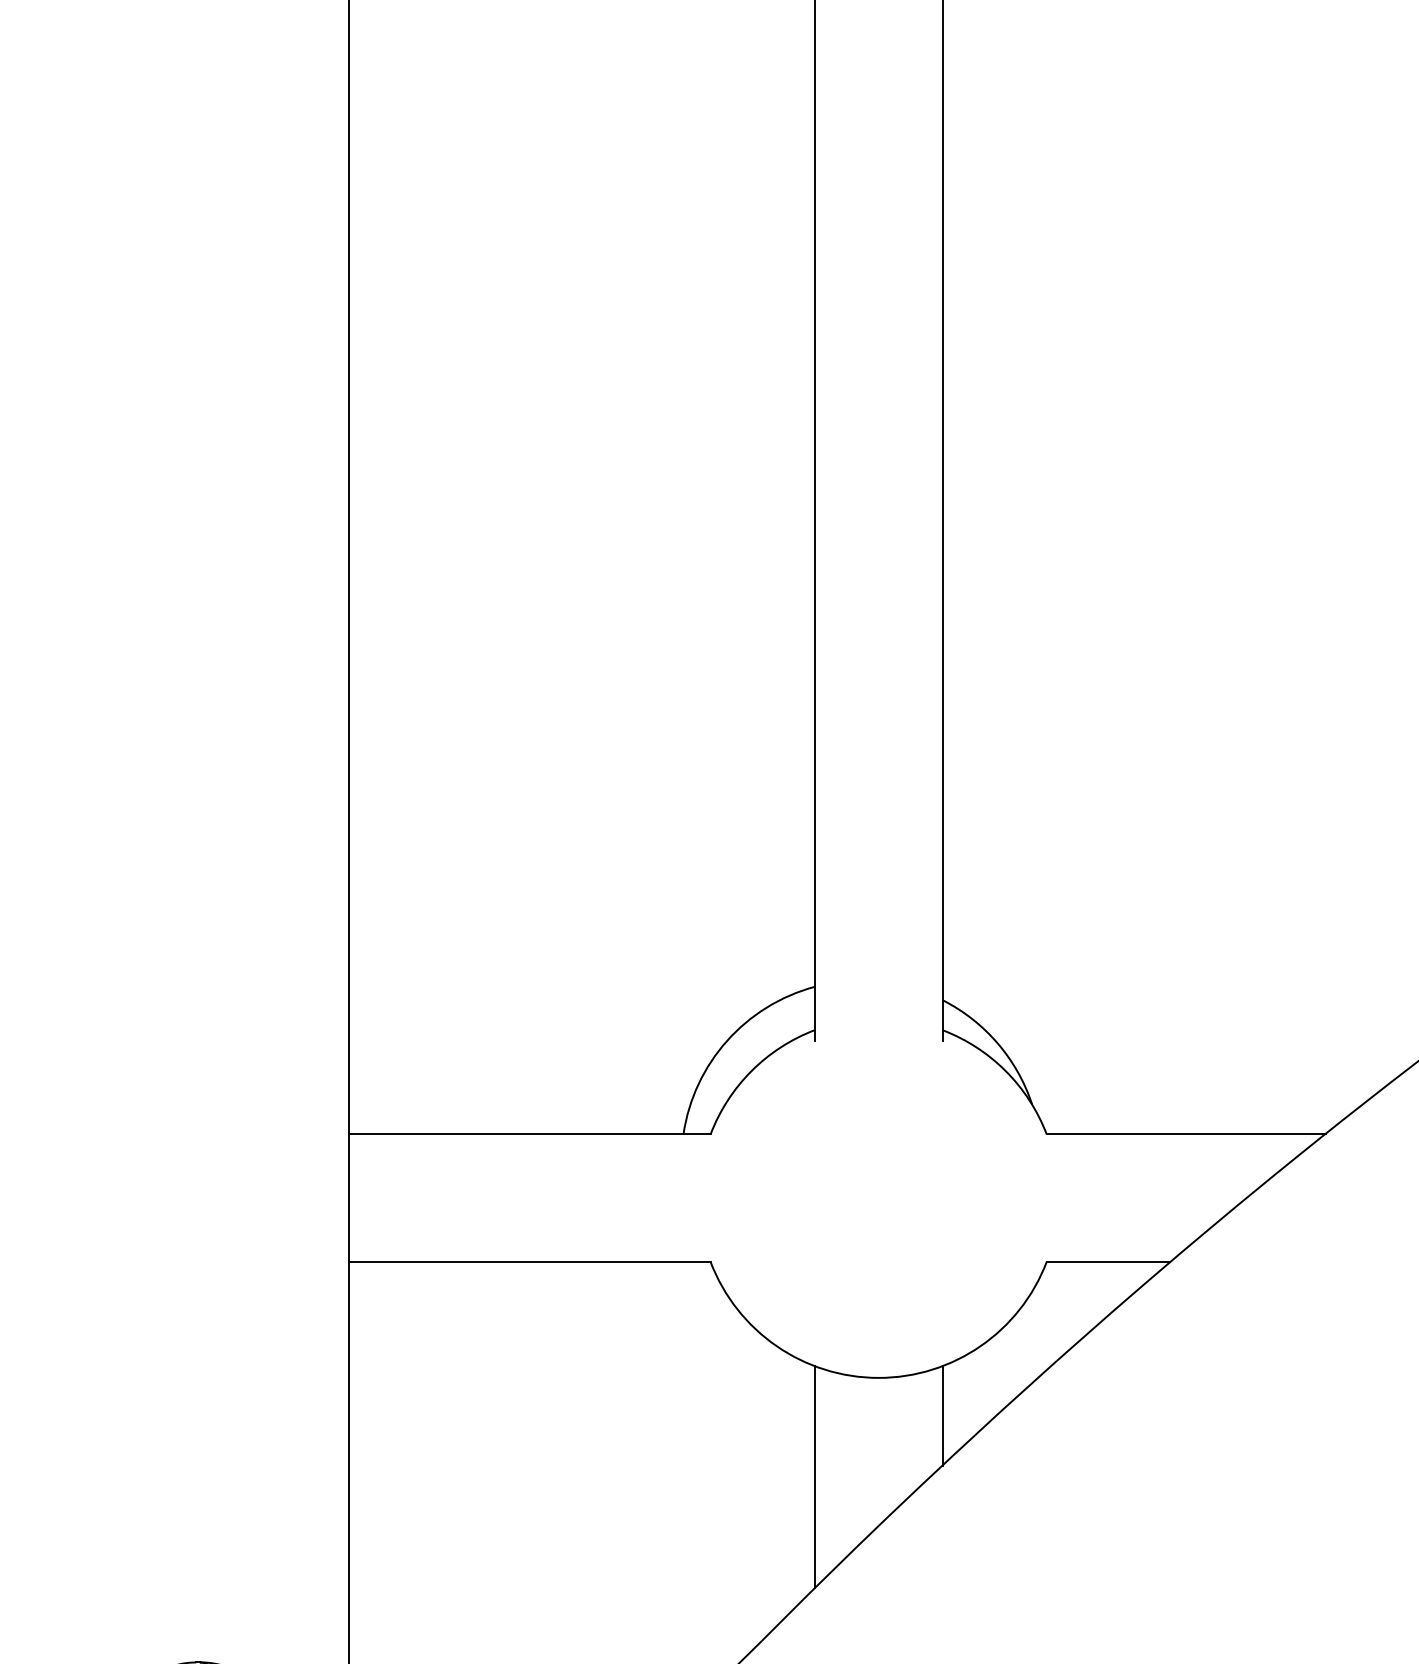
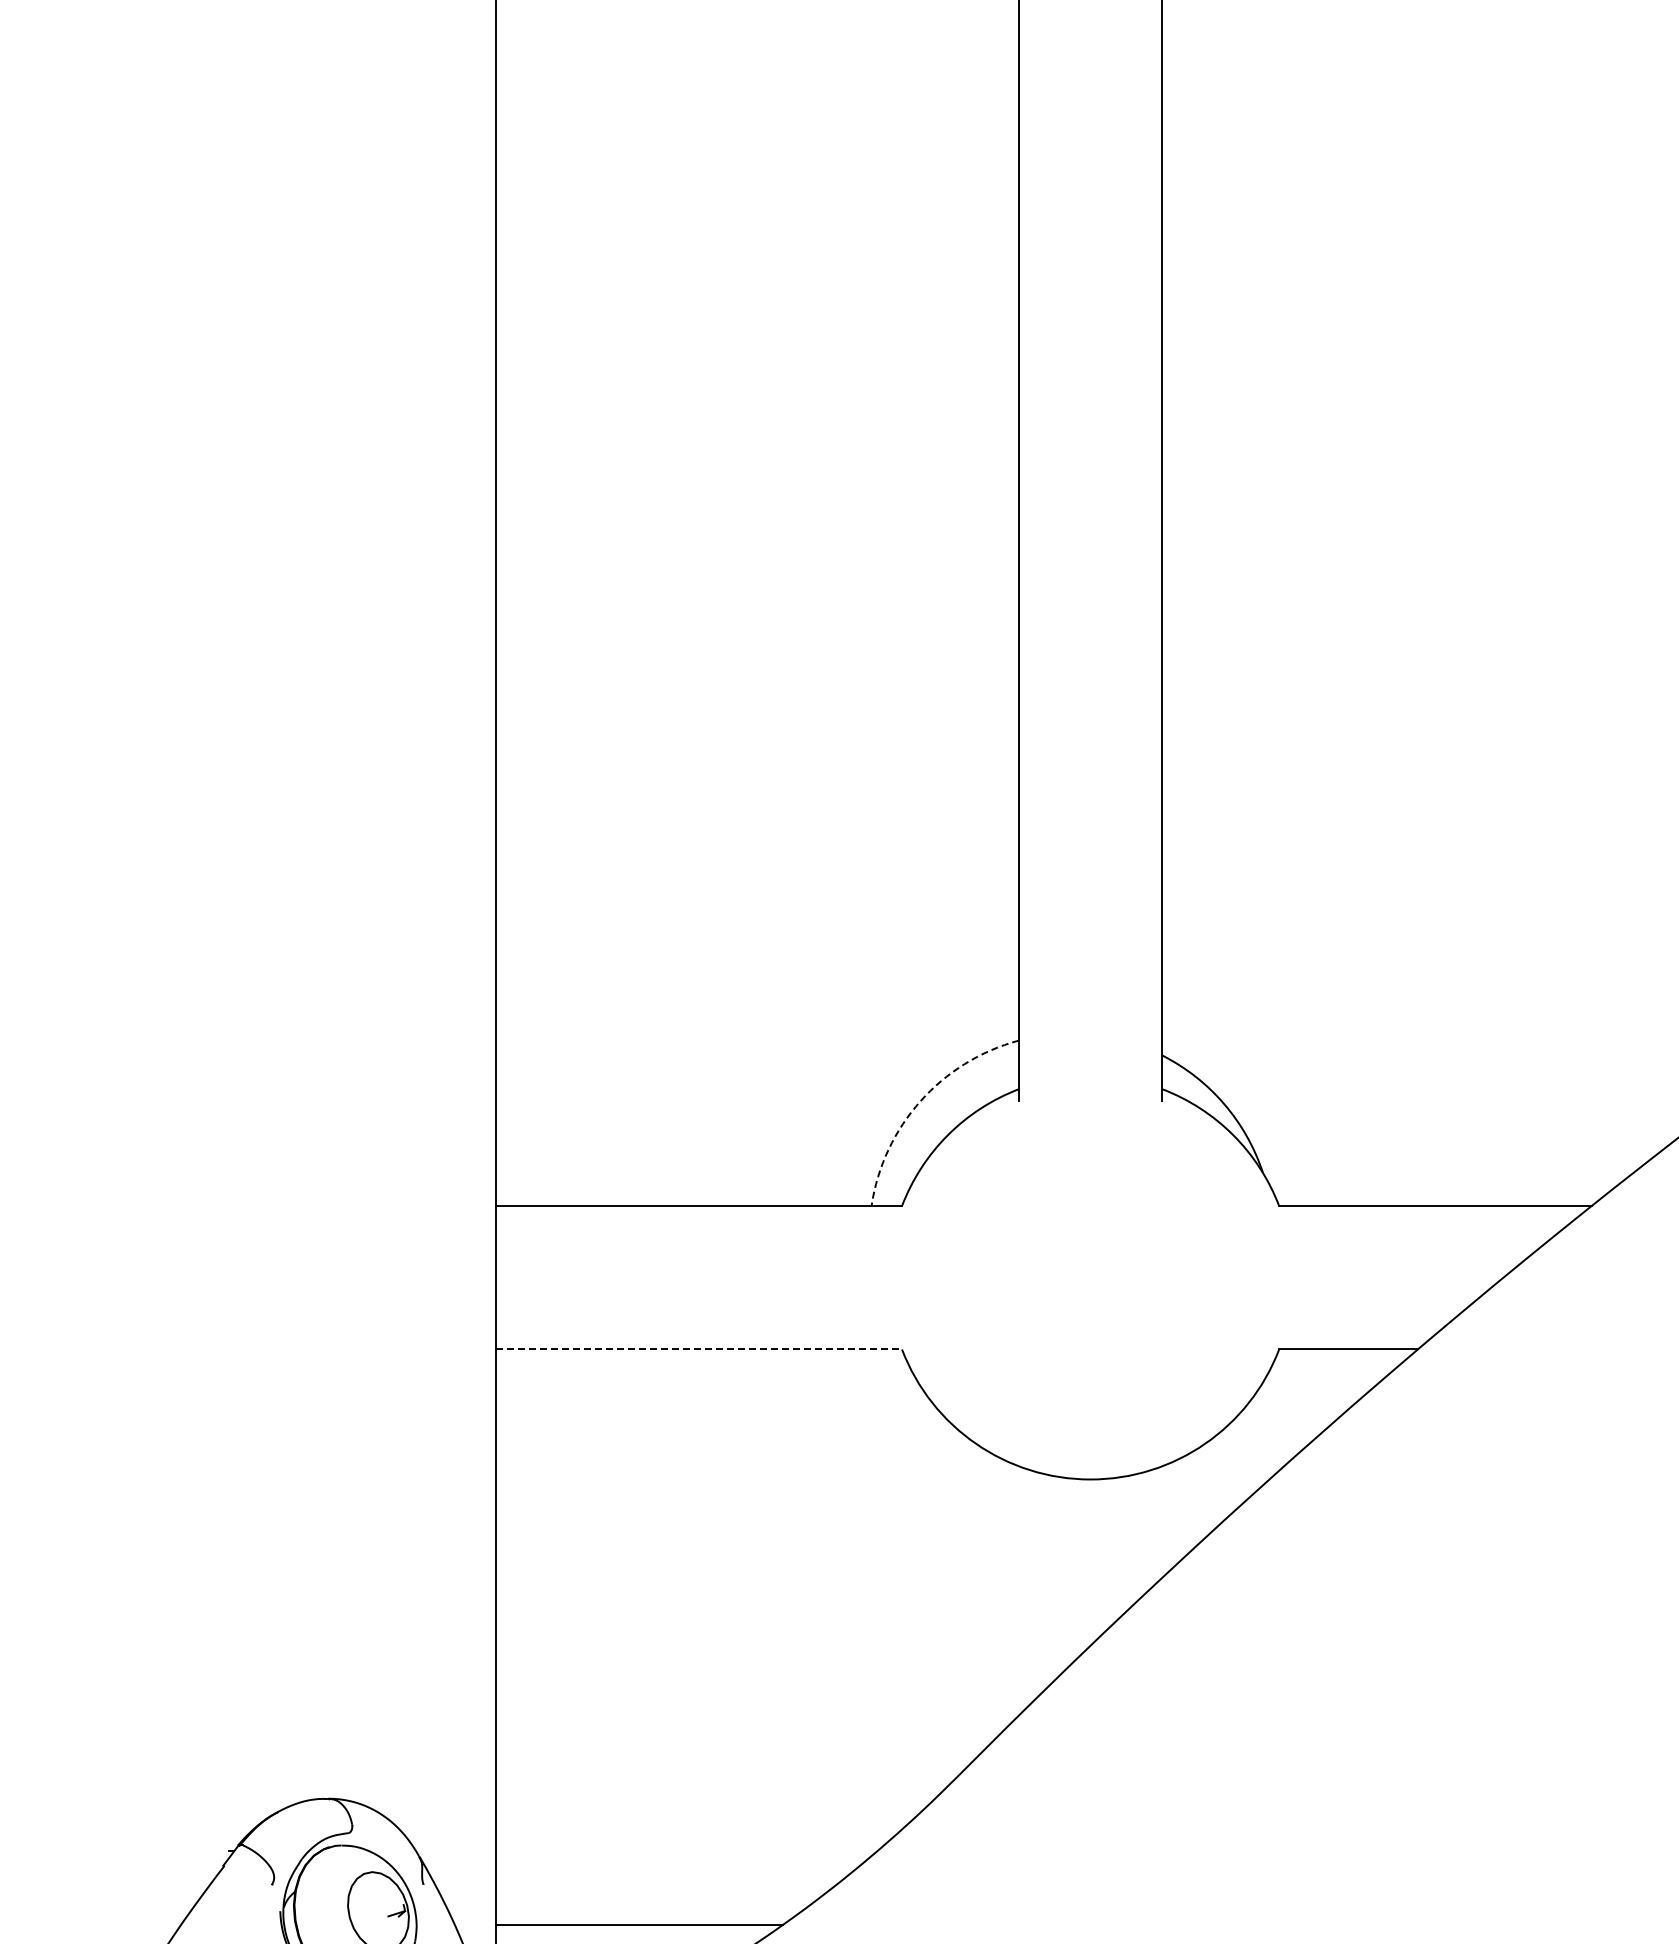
arc: (727, 1041) -> (920, 1101), solid -> dashed
line: (530, 1262) -> (699, 1349), solid -> dashed
line: (942, 1416) -> (1162, 1522), removed
line: (814, 1476) -> (1018, 1590), removed

